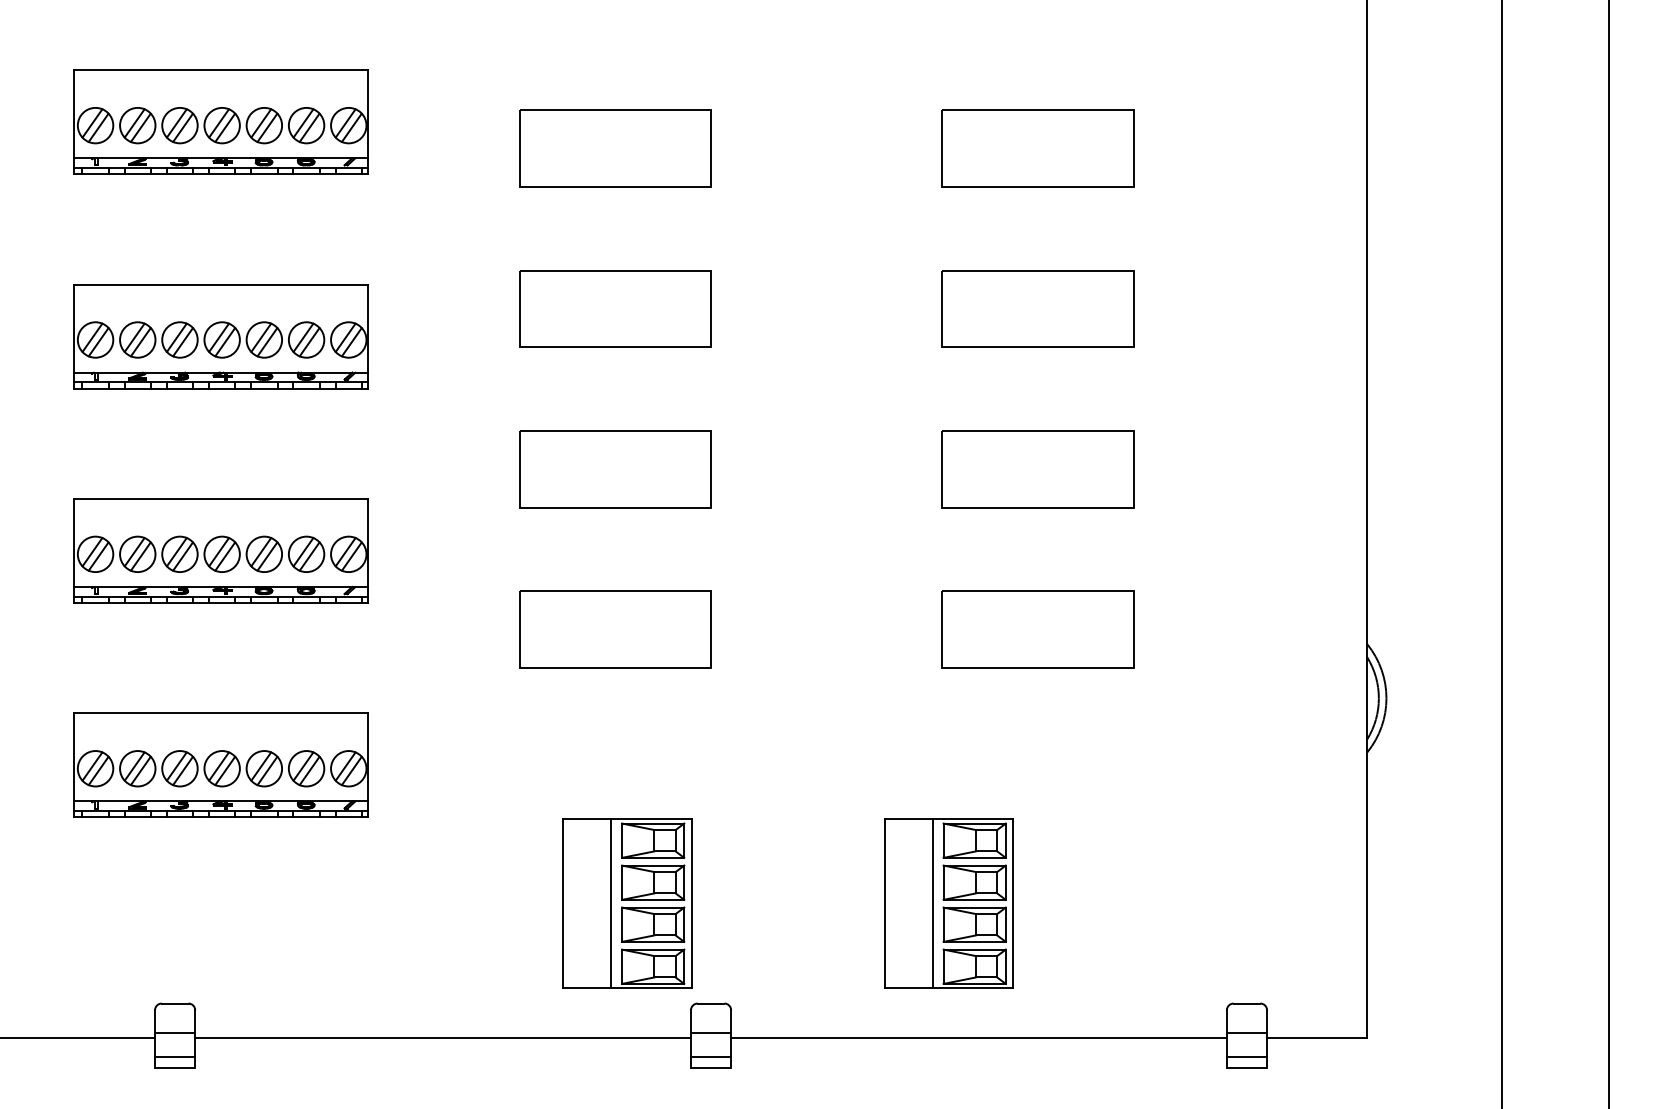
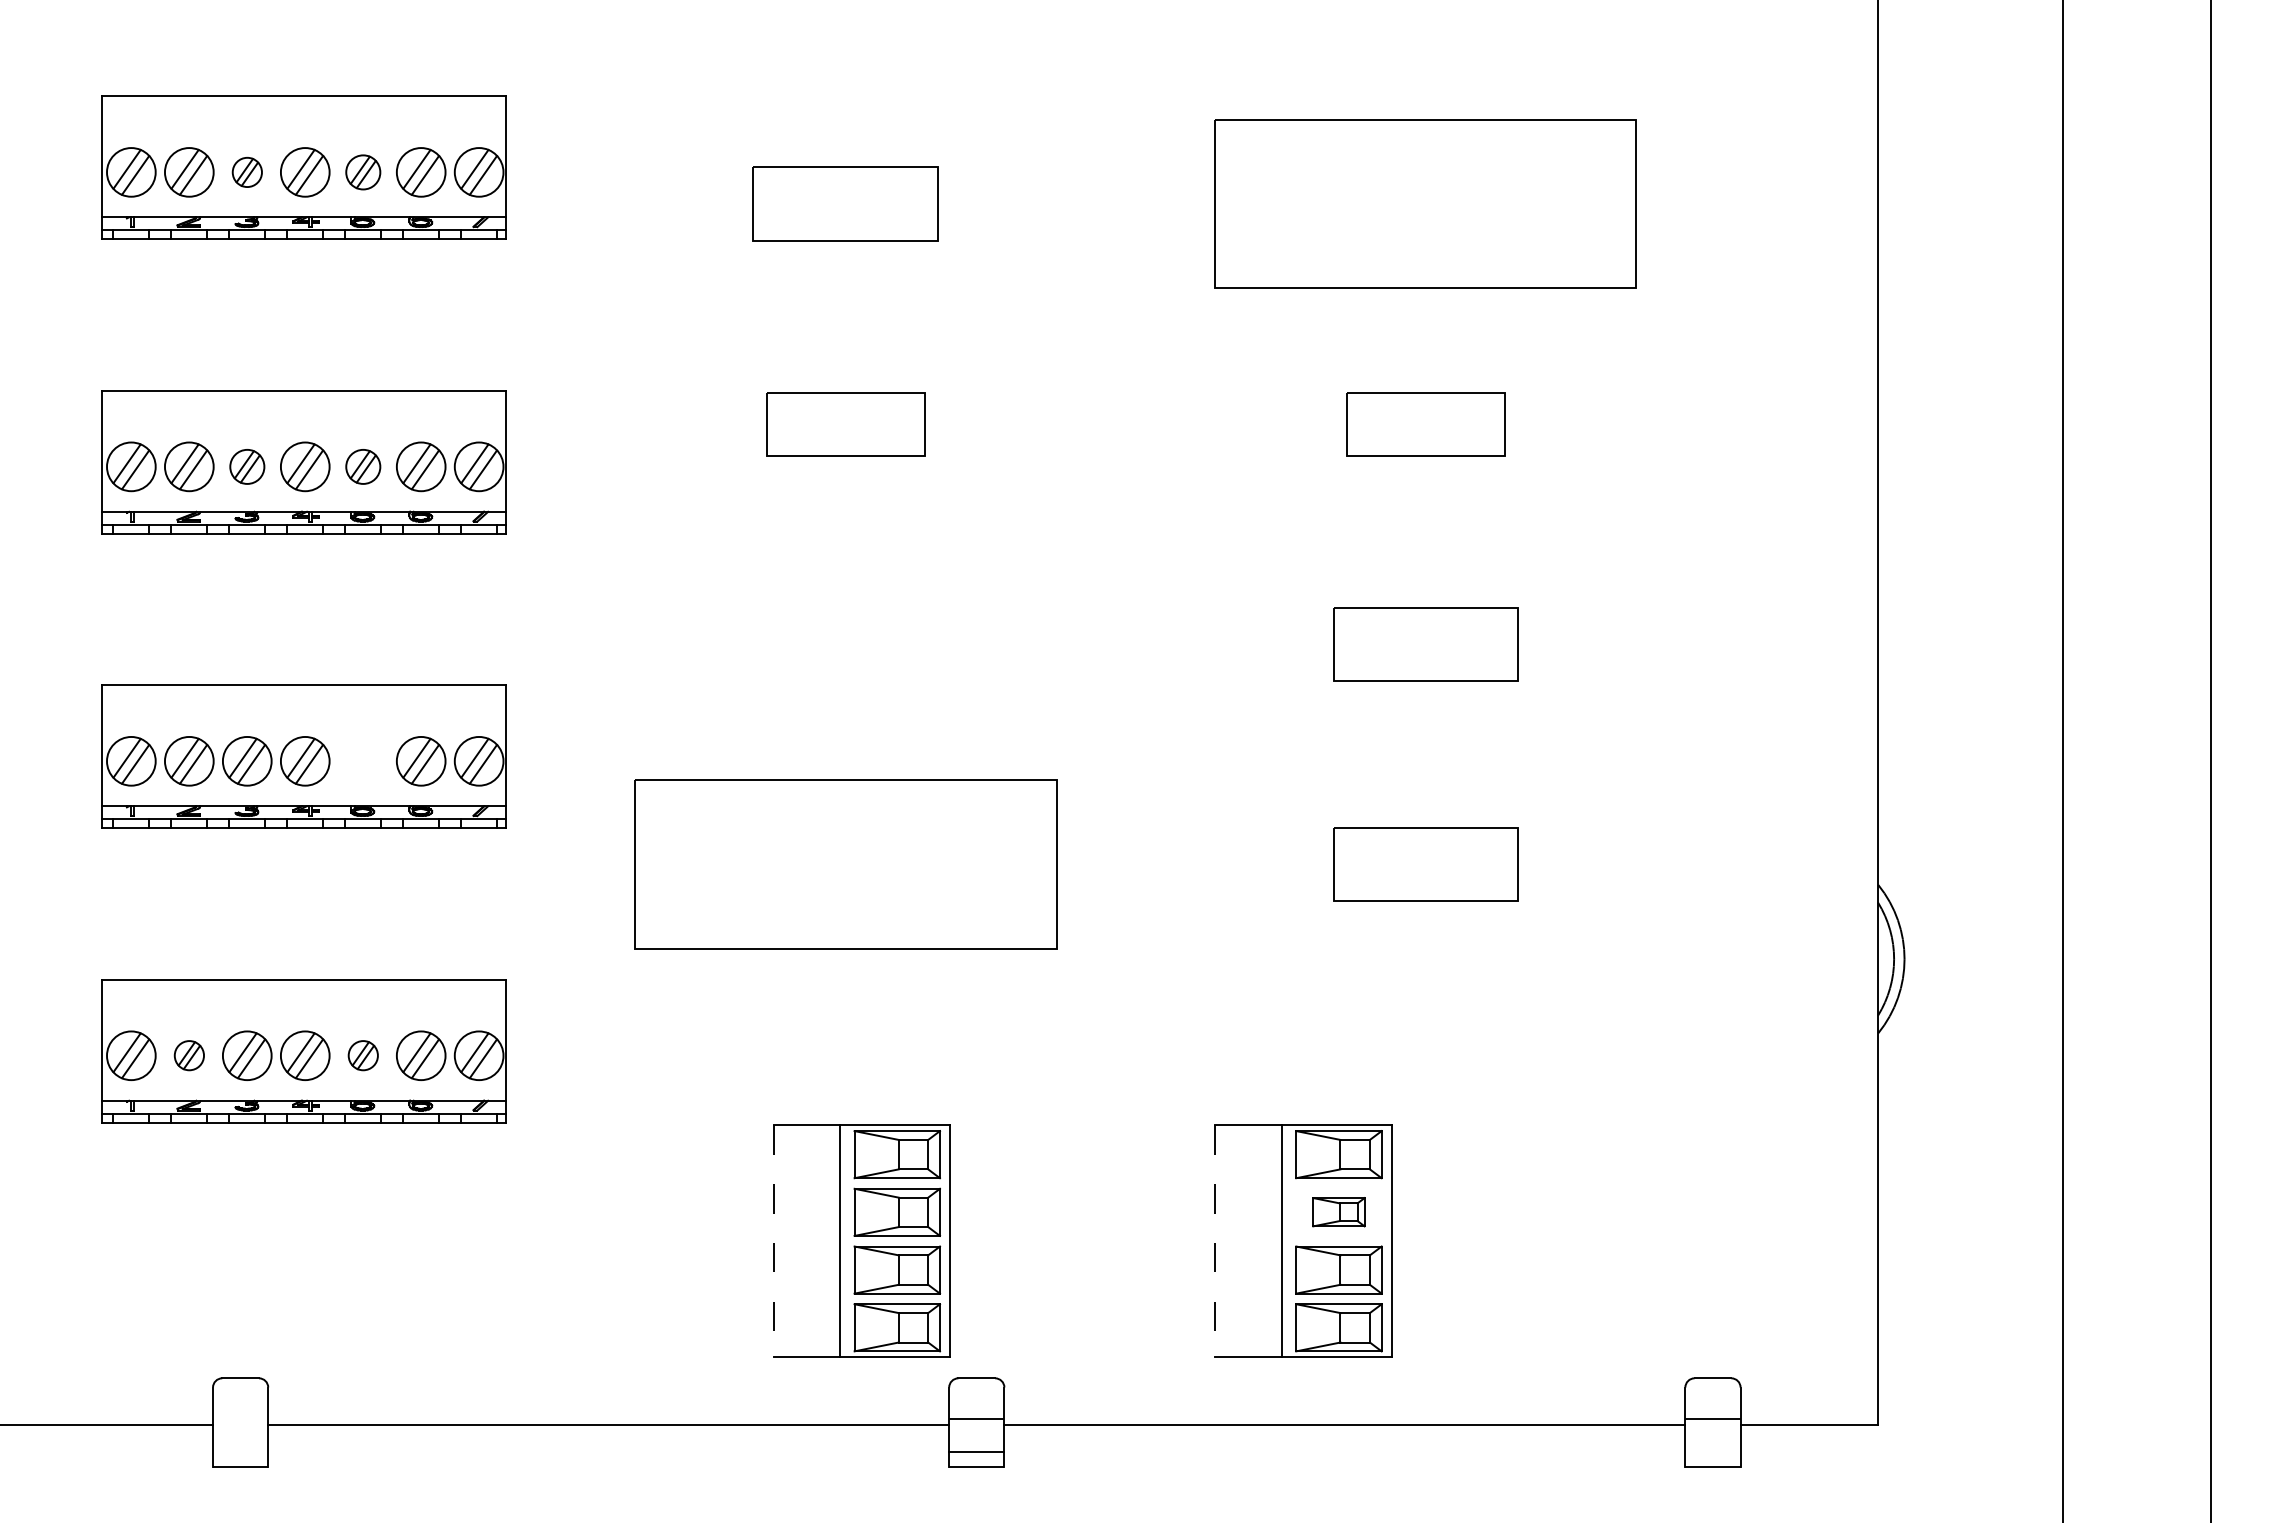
part: (180, 125) -> (247, 172), size x0.6
part: (264, 125) -> (363, 172), size x0.7
part: (615, 148) -> (845, 203), size x0.7
part: (1037, 148) -> (1425, 203), size x1.6
part: (615, 309) -> (845, 424), size x0.6
part: (1037, 309) -> (1425, 424), size x0.6
part: (180, 339) -> (247, 466), size x0.7
part: (264, 339) -> (363, 466), size x0.7
part: (615, 469) -> (845, 644), removed
part: (1037, 469) -> (1425, 644), size x0.7
part: (264, 554) -> (363, 761), removed
part: (615, 629) -> (845, 864), size x1.6
part: (1037, 629) -> (1425, 864), size x0.7
part: (137, 768) -> (189, 1055), size x0.6
part: (264, 768) -> (363, 1055), size x0.6
part: (974, 882) -> (1338, 1211), size x0.6
line: (563, 903) -> (773, 1241), solid -> dashed
line: (884, 903) -> (1215, 1241), solid -> dashed
line: (175, 1033) -> (240, 1419), removed
line: (175, 1056) -> (240, 1451), removed
line: (1246, 1056) -> (1712, 1451), removed

